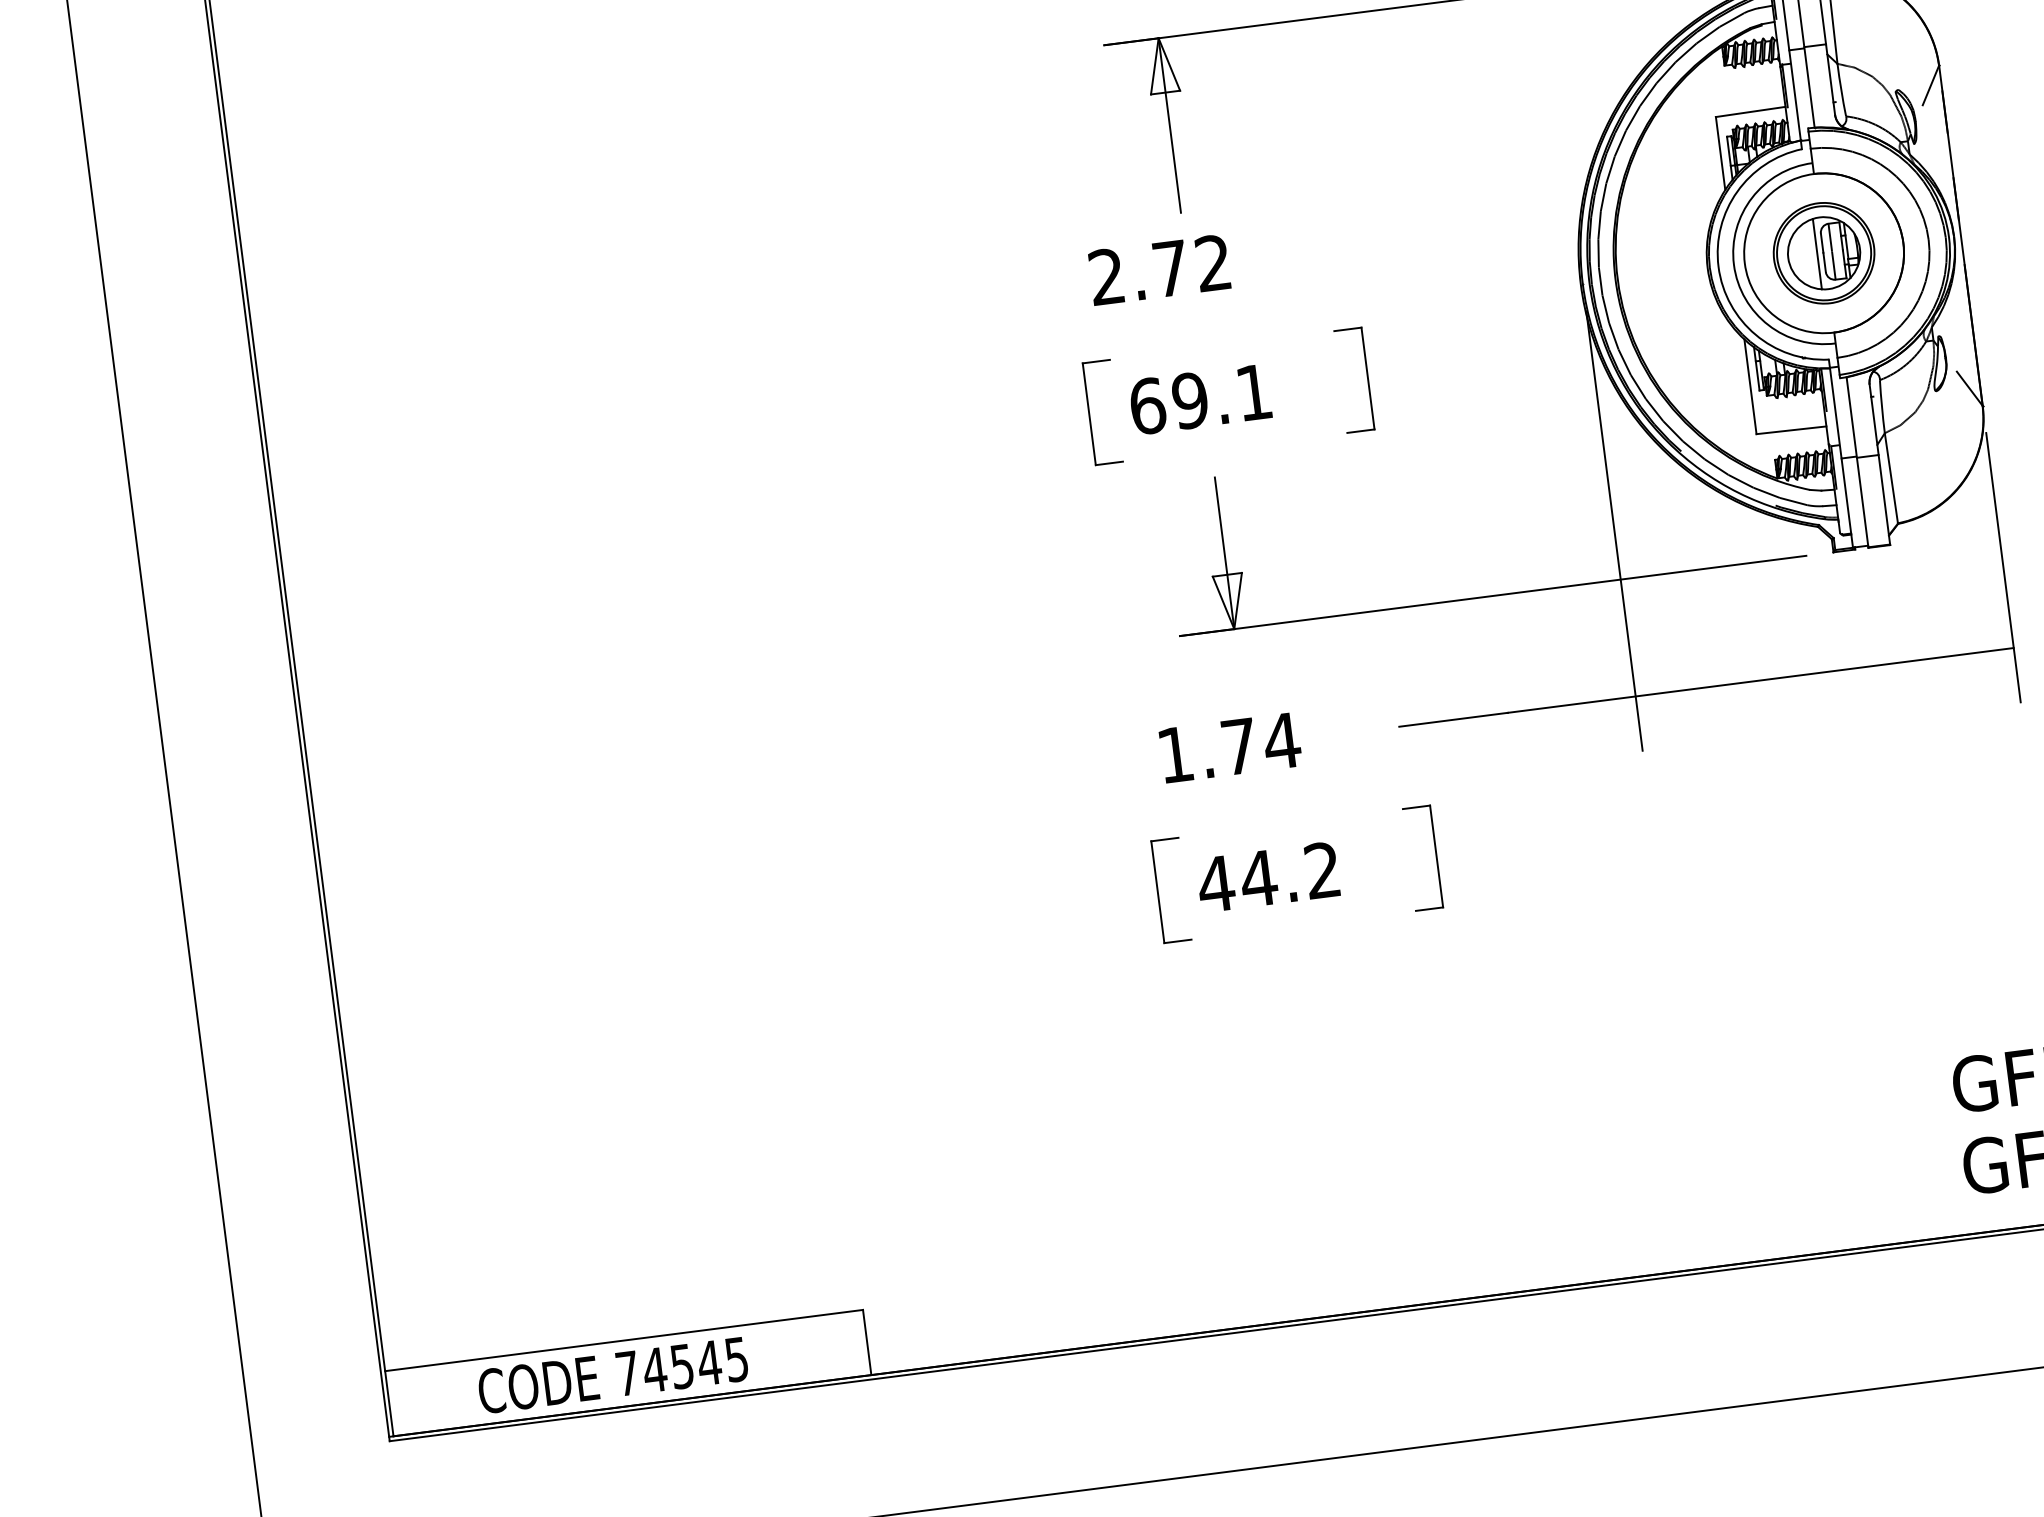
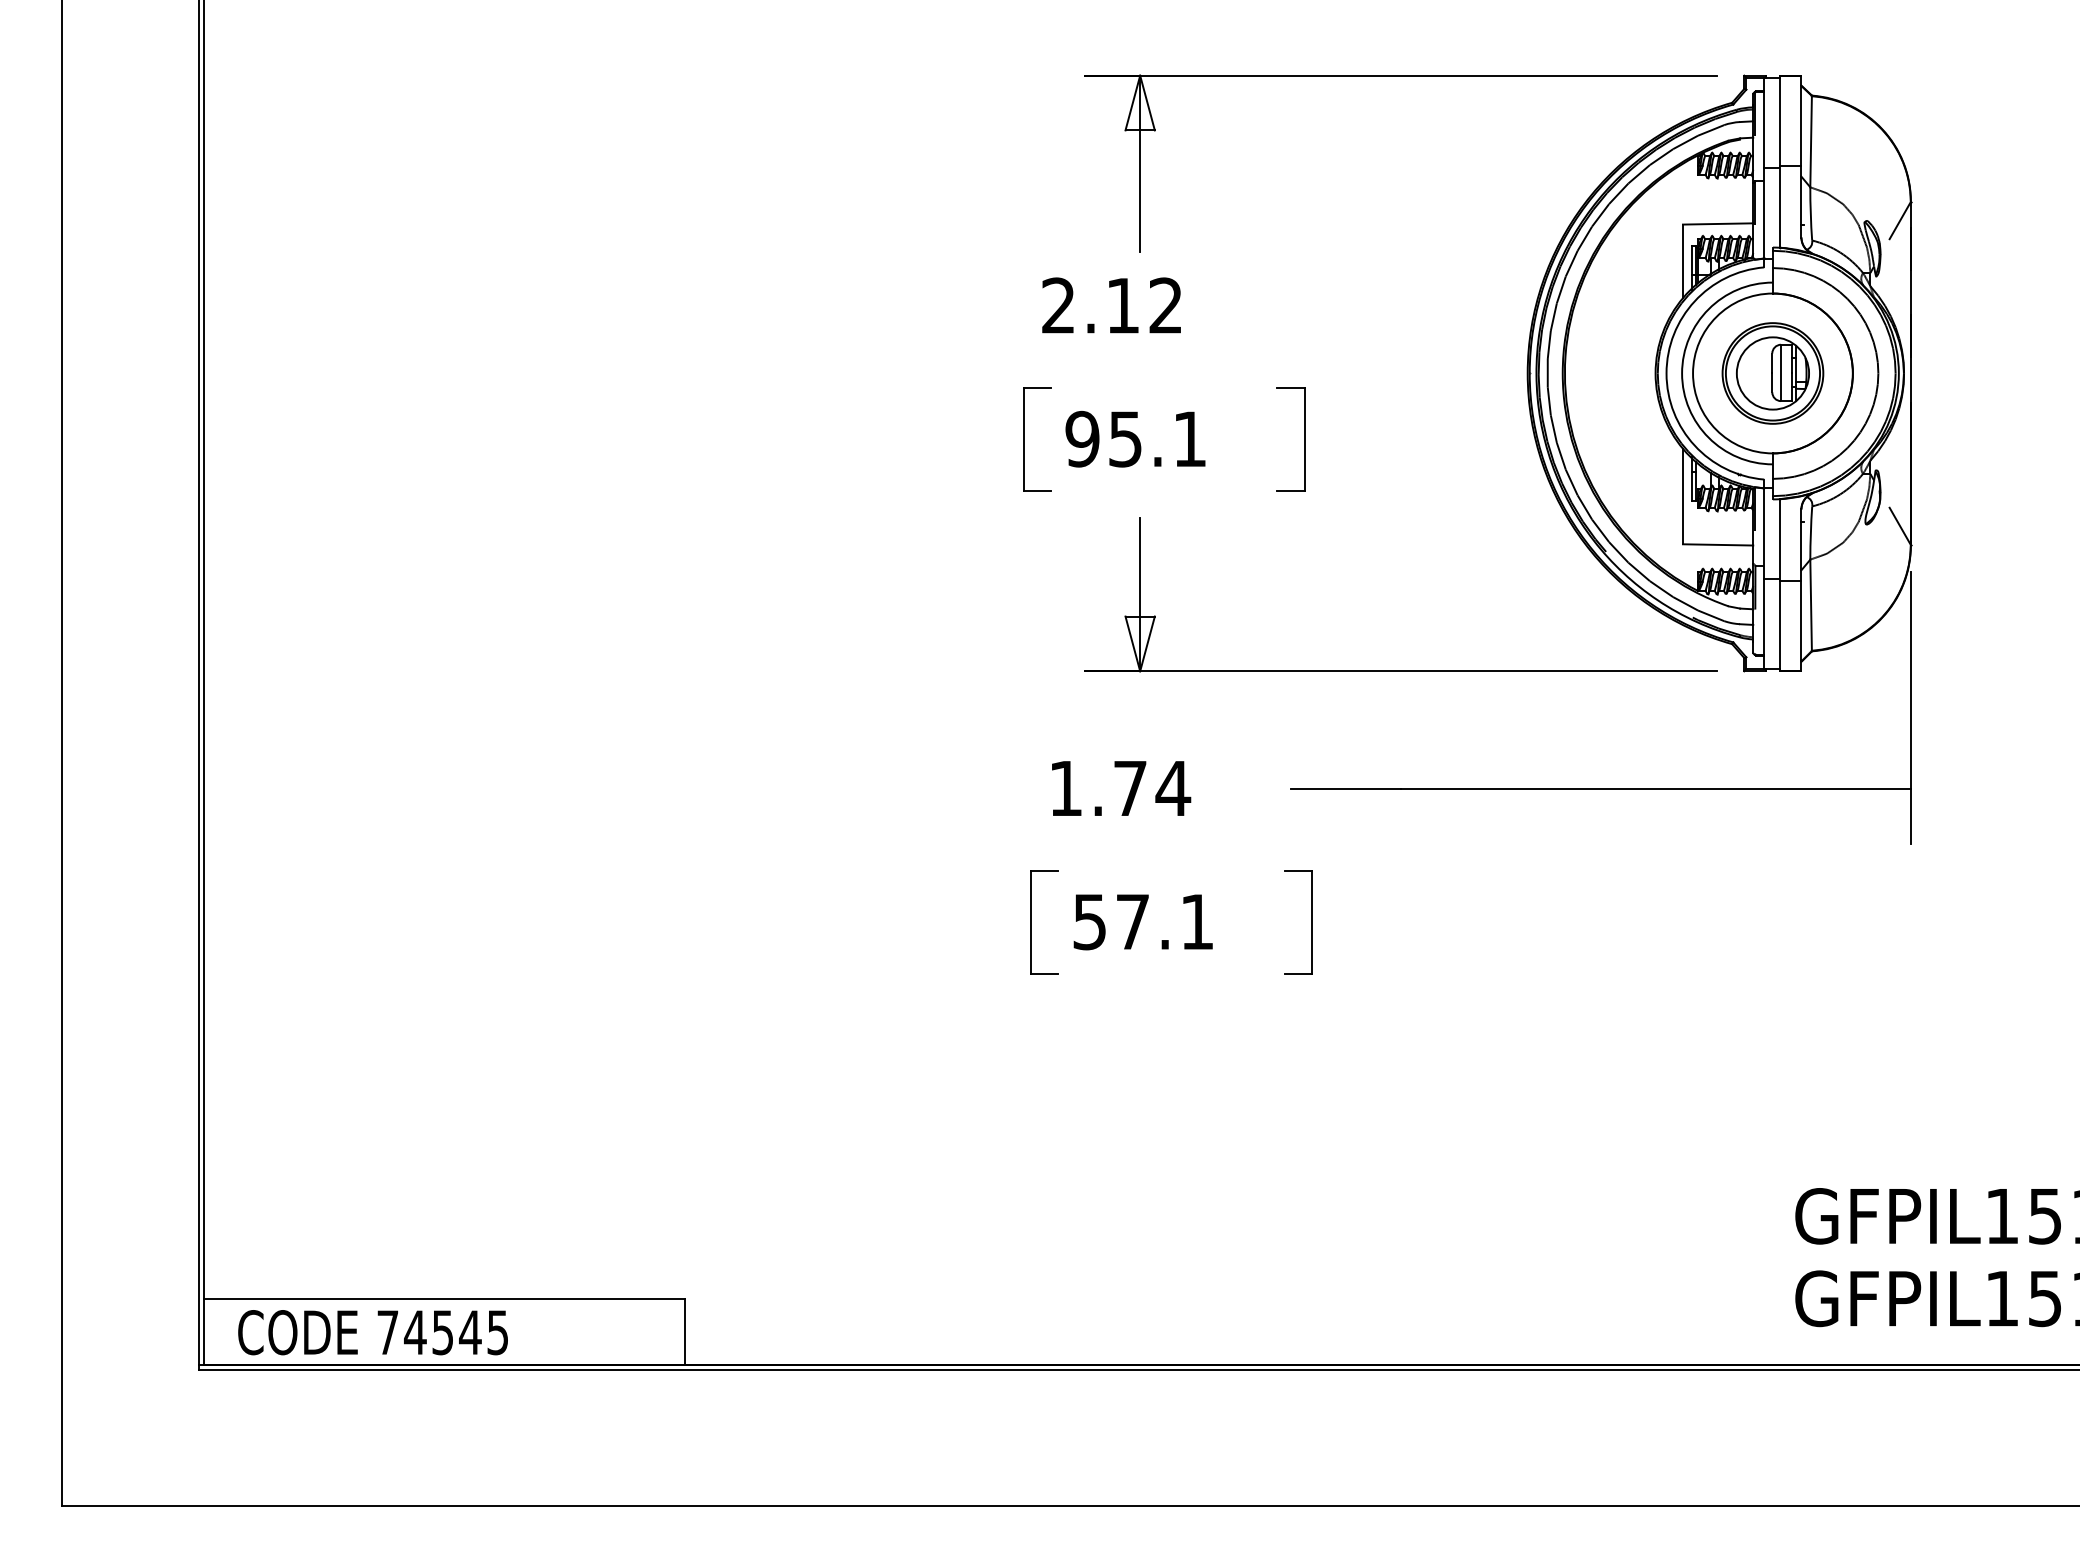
line: (1817, 254) -> (1766, 373), removed
text: (1170, 268) -> (1122, 305), 2.72 -> 2.12
text: (1168, 402) -> (1103, 438), 69.1 -> 95.1
line: (1614, 530) -> (1529, 621), removed
text: (1267, 877) -> (1141, 921), 44.2 -> 57.1
text: (612, 1375) -> (372, 1332), moved

